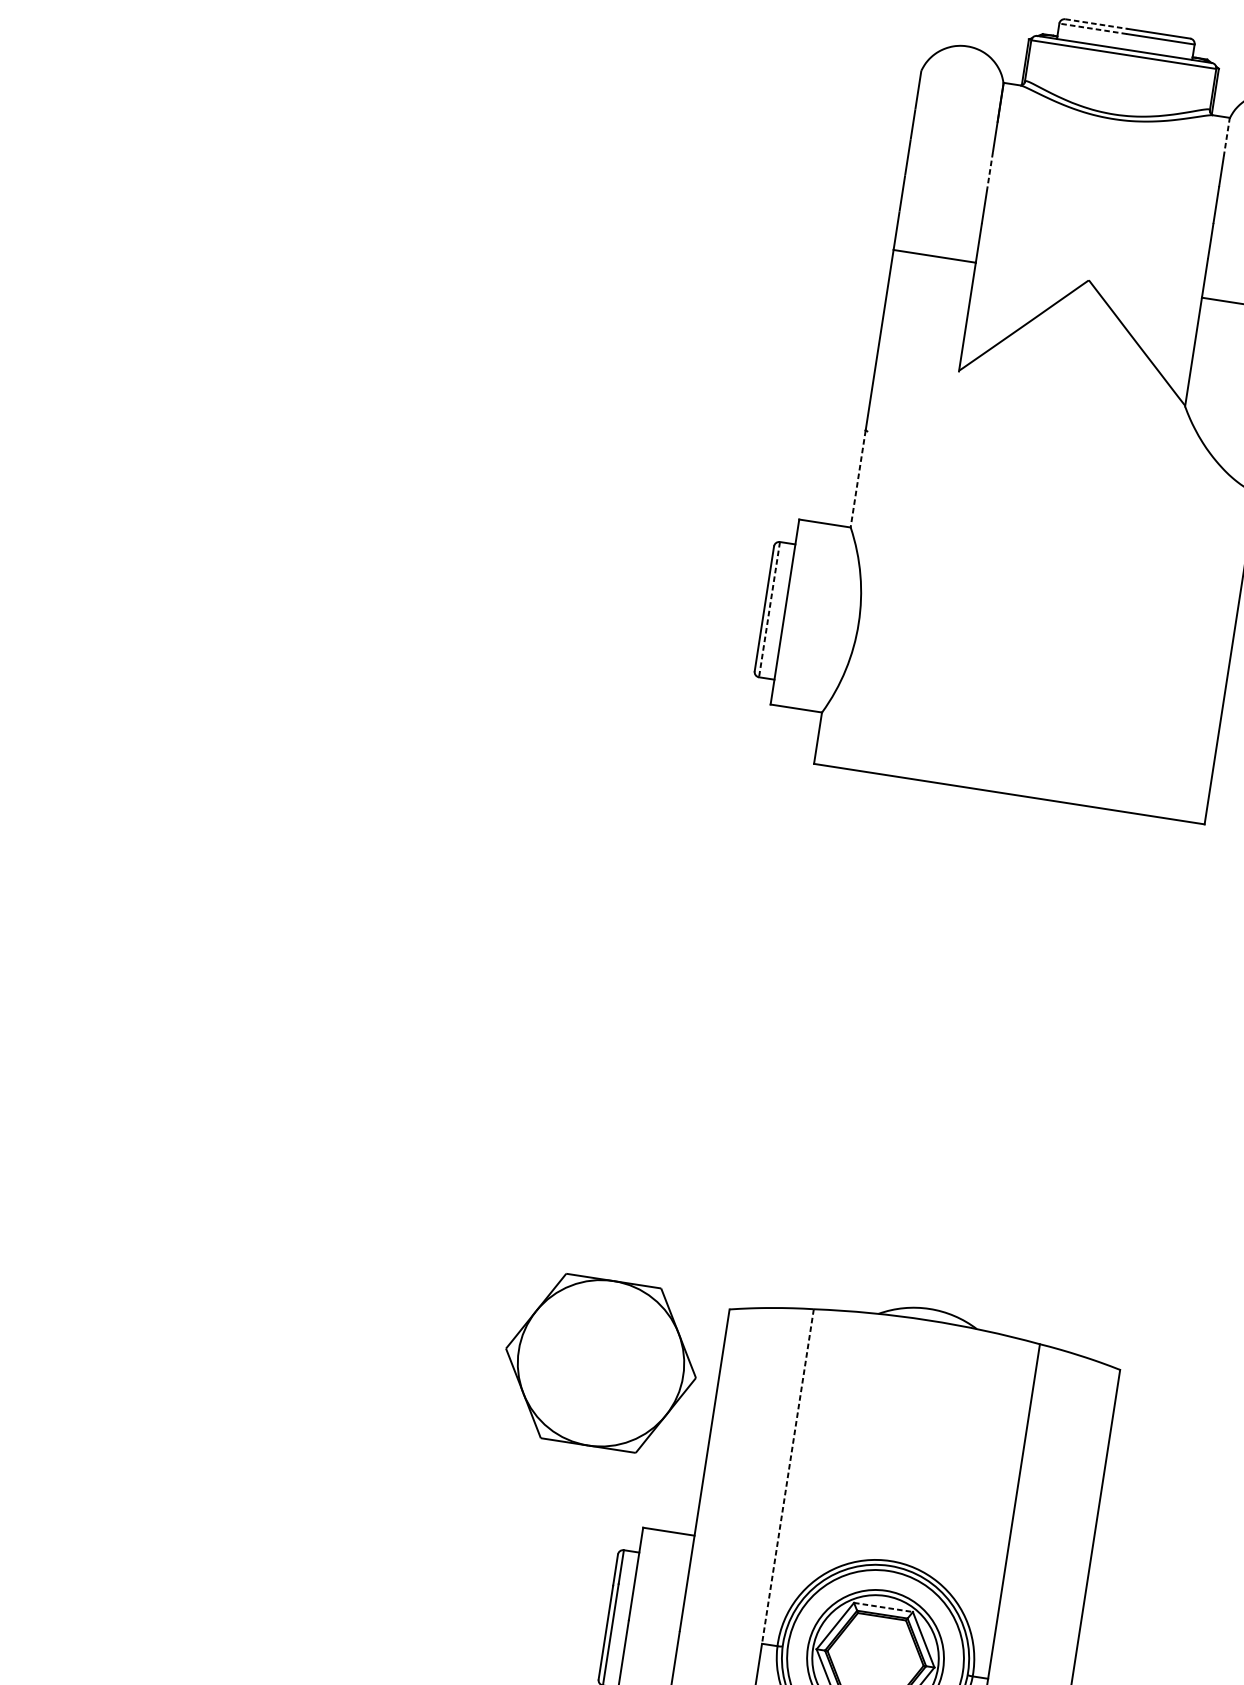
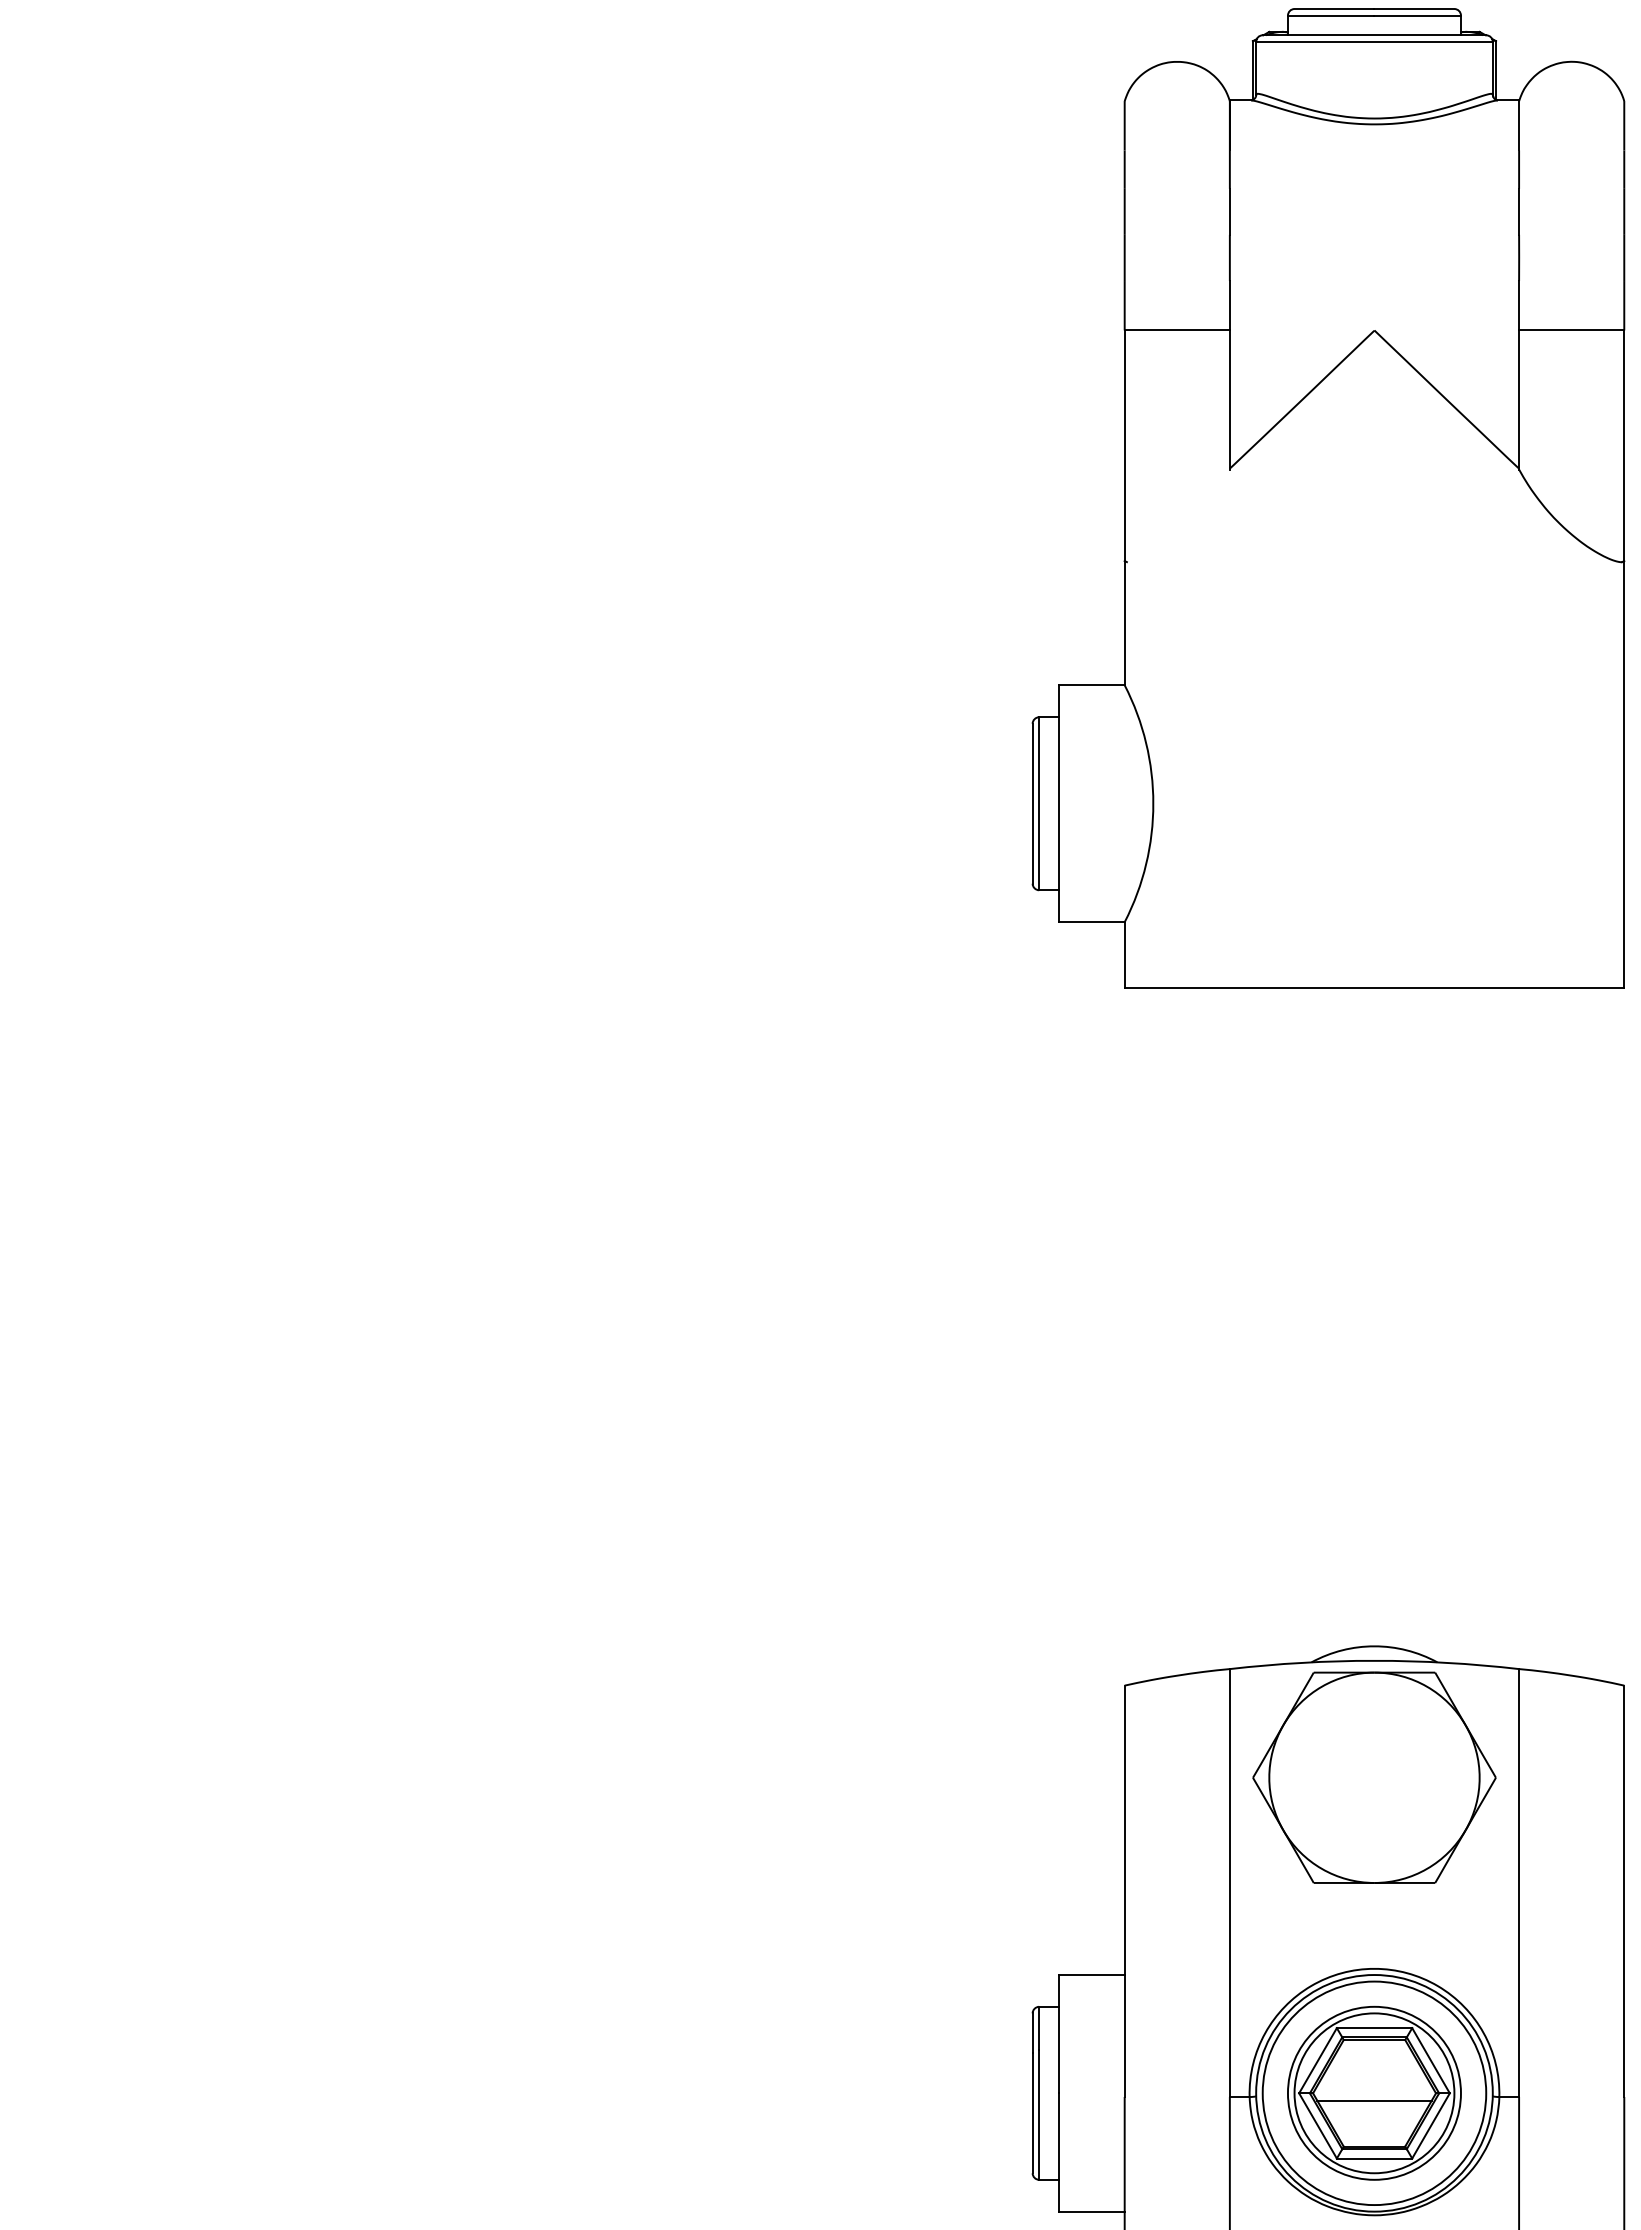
line: (1096, 24) -> (1334, 9), dashed -> solid
line: (1092, 28) -> (1330, 15), dashed -> solid
line: (1227, 136) -> (1519, 124), dashed -> solid
line: (989, 170) -> (1229, 212), dashed -> solid
line: (858, 479) -> (1124, 623), dashed -> solid
line: (769, 609) -> (1039, 803), dashed -> solid
part: (601, 1363) -> (1374, 1777), moved
line: (787, 1476) -> (1229, 1883), dashed -> solid
line: (883, 1607) -> (1374, 2028), dashed -> solid
line: (874, 1664) -> (1374, 2100), added

